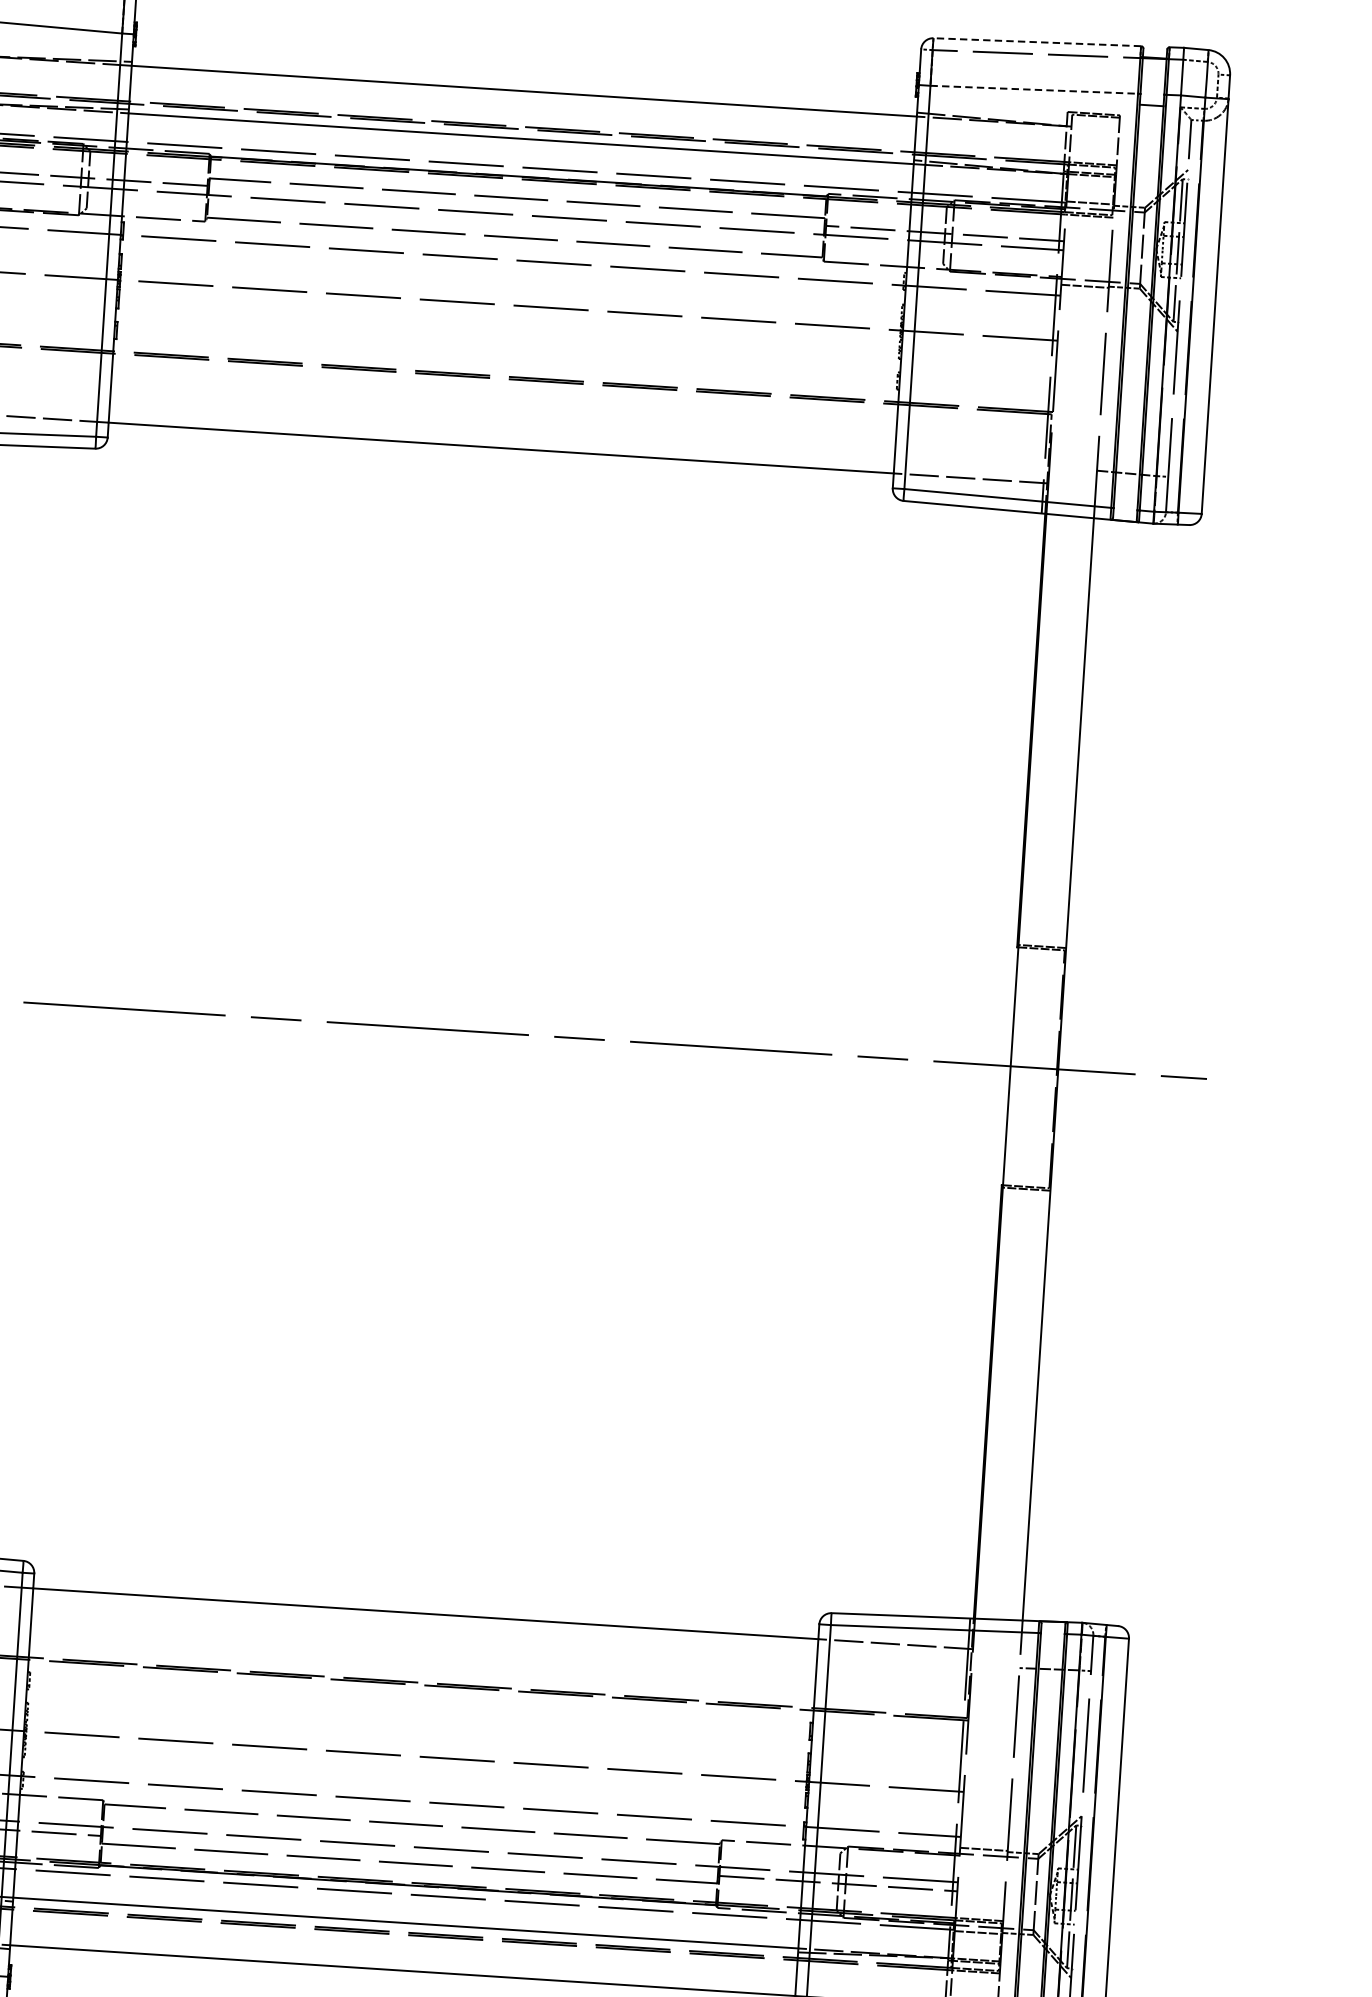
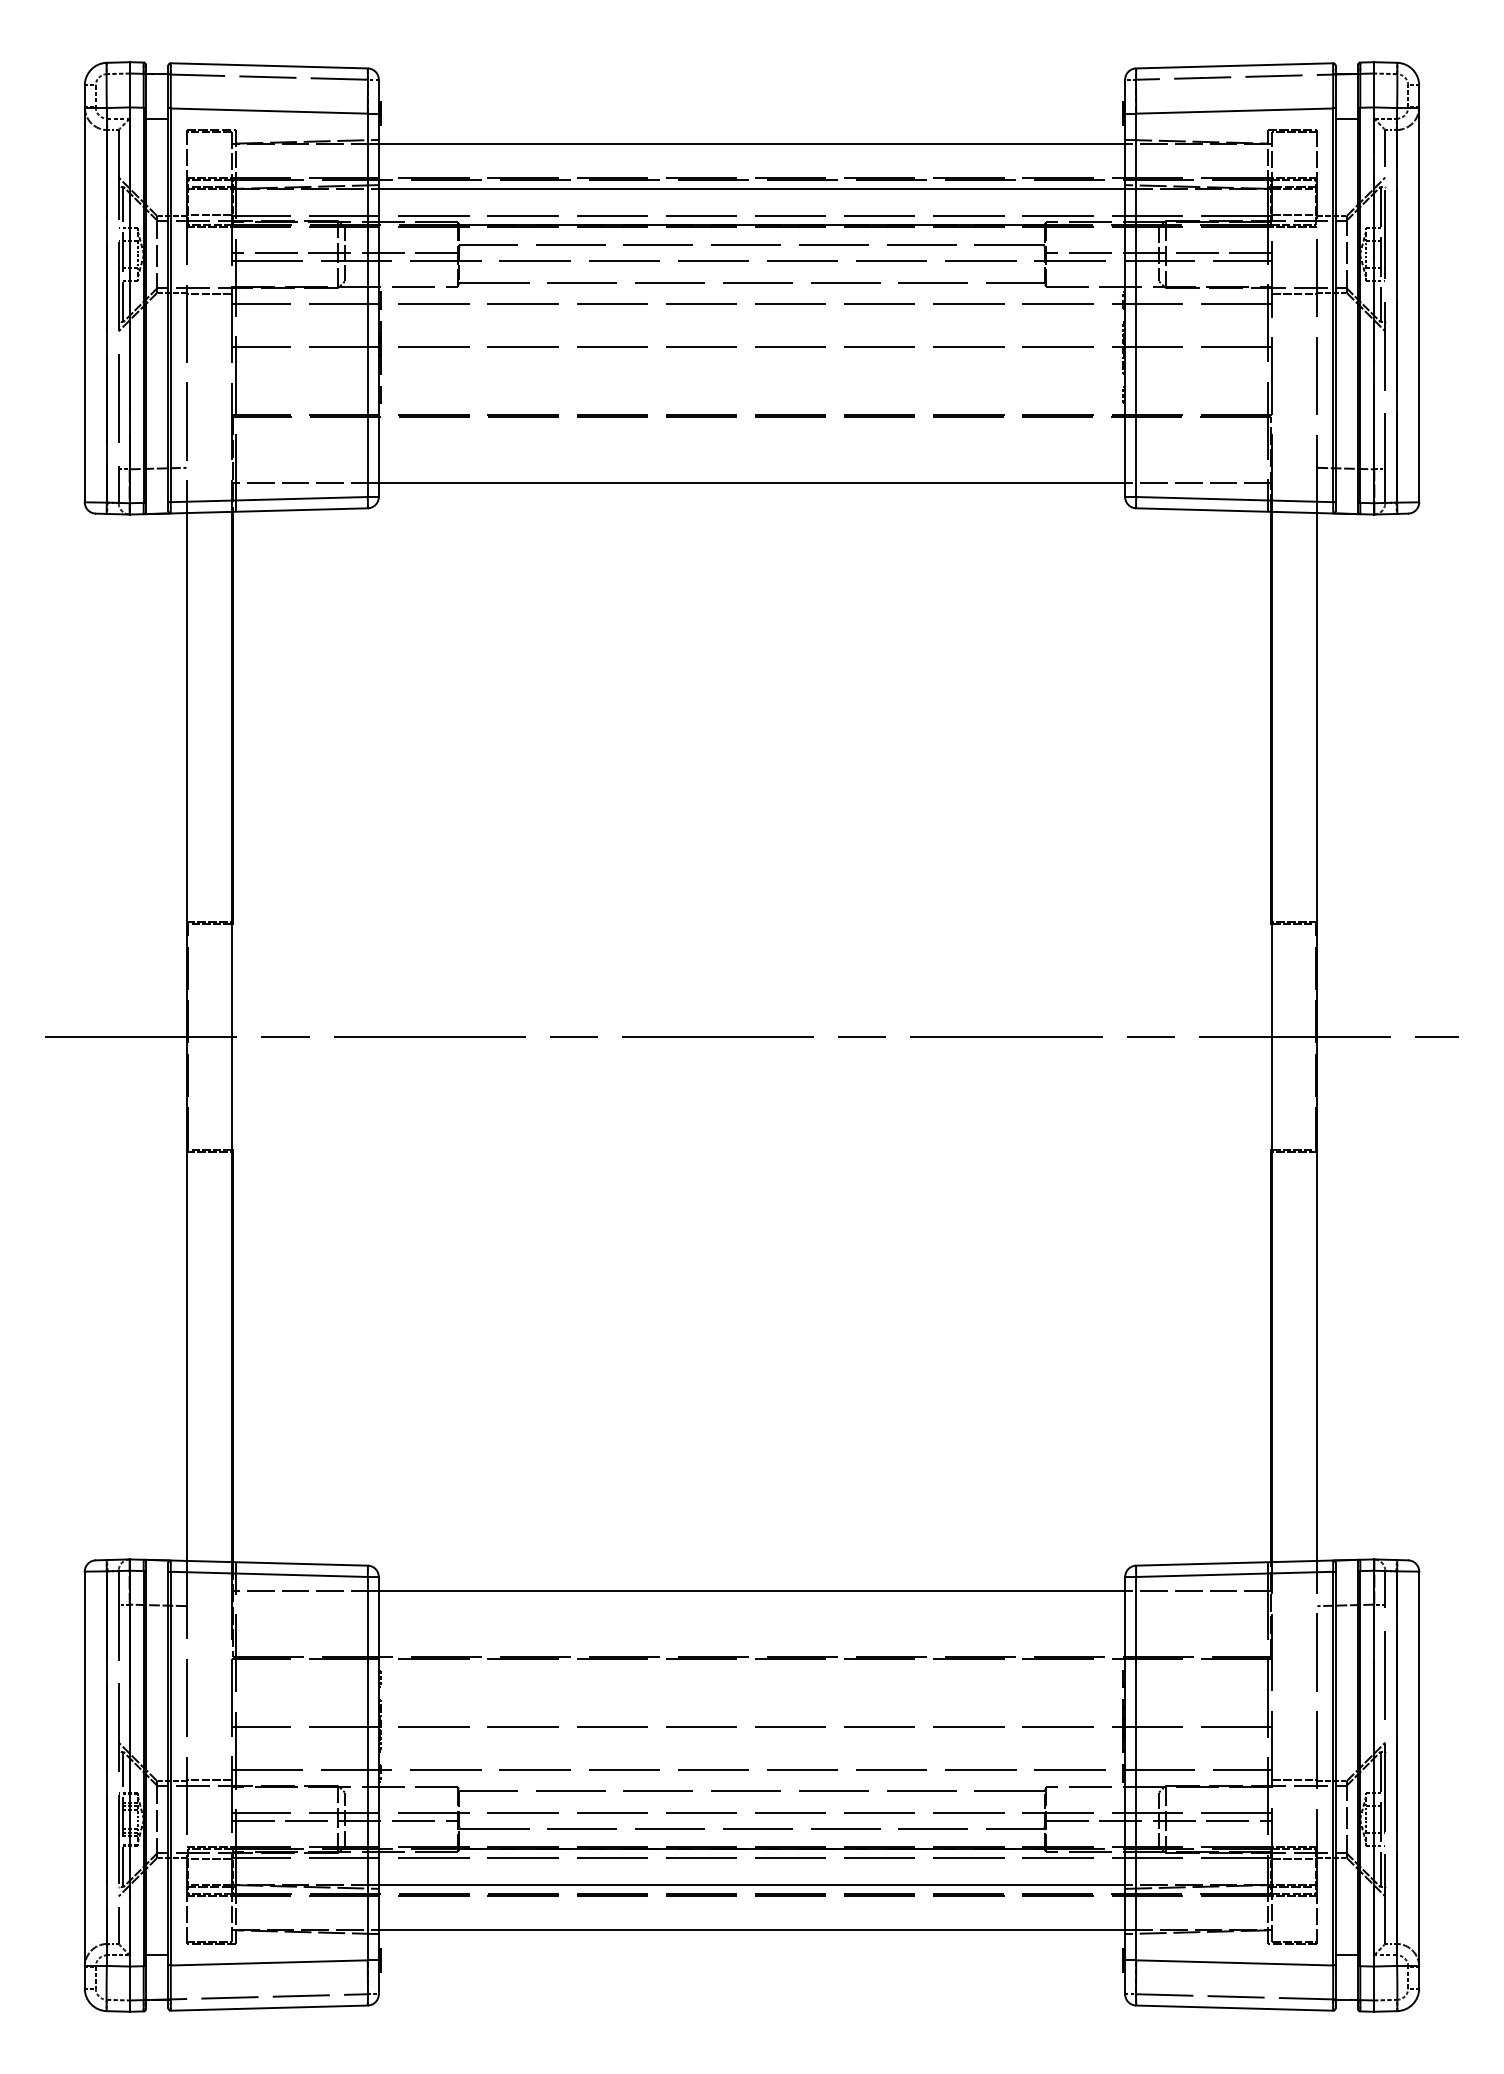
line: (1037, 41) -> (1234, 65), dashed -> solid
line: (1034, 90) -> (1234, 111), dashed -> solid

